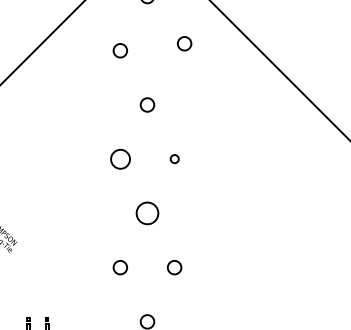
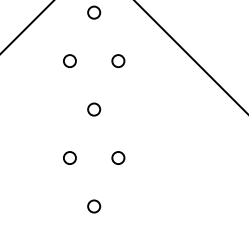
circle: (184, 43) -> (118, 60), moved
circle: (119, 158) -> (69, 157), size x0.71
circle: (174, 158) -> (118, 157), size x1.67
circle: (147, 213) -> (94, 206), size x0.62

